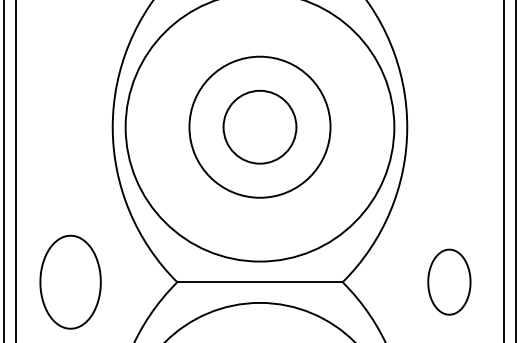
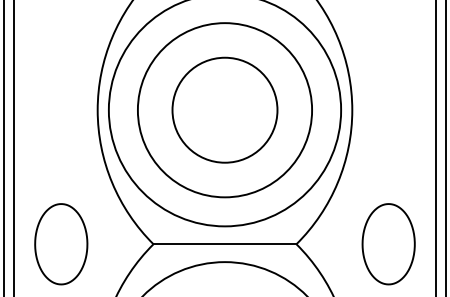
circle: (259, 126) -> (224, 109), size x1.67
circle: (259, 127) -> (224, 110), size x1.43
part: (449, 281) -> (388, 243), size x1.43

